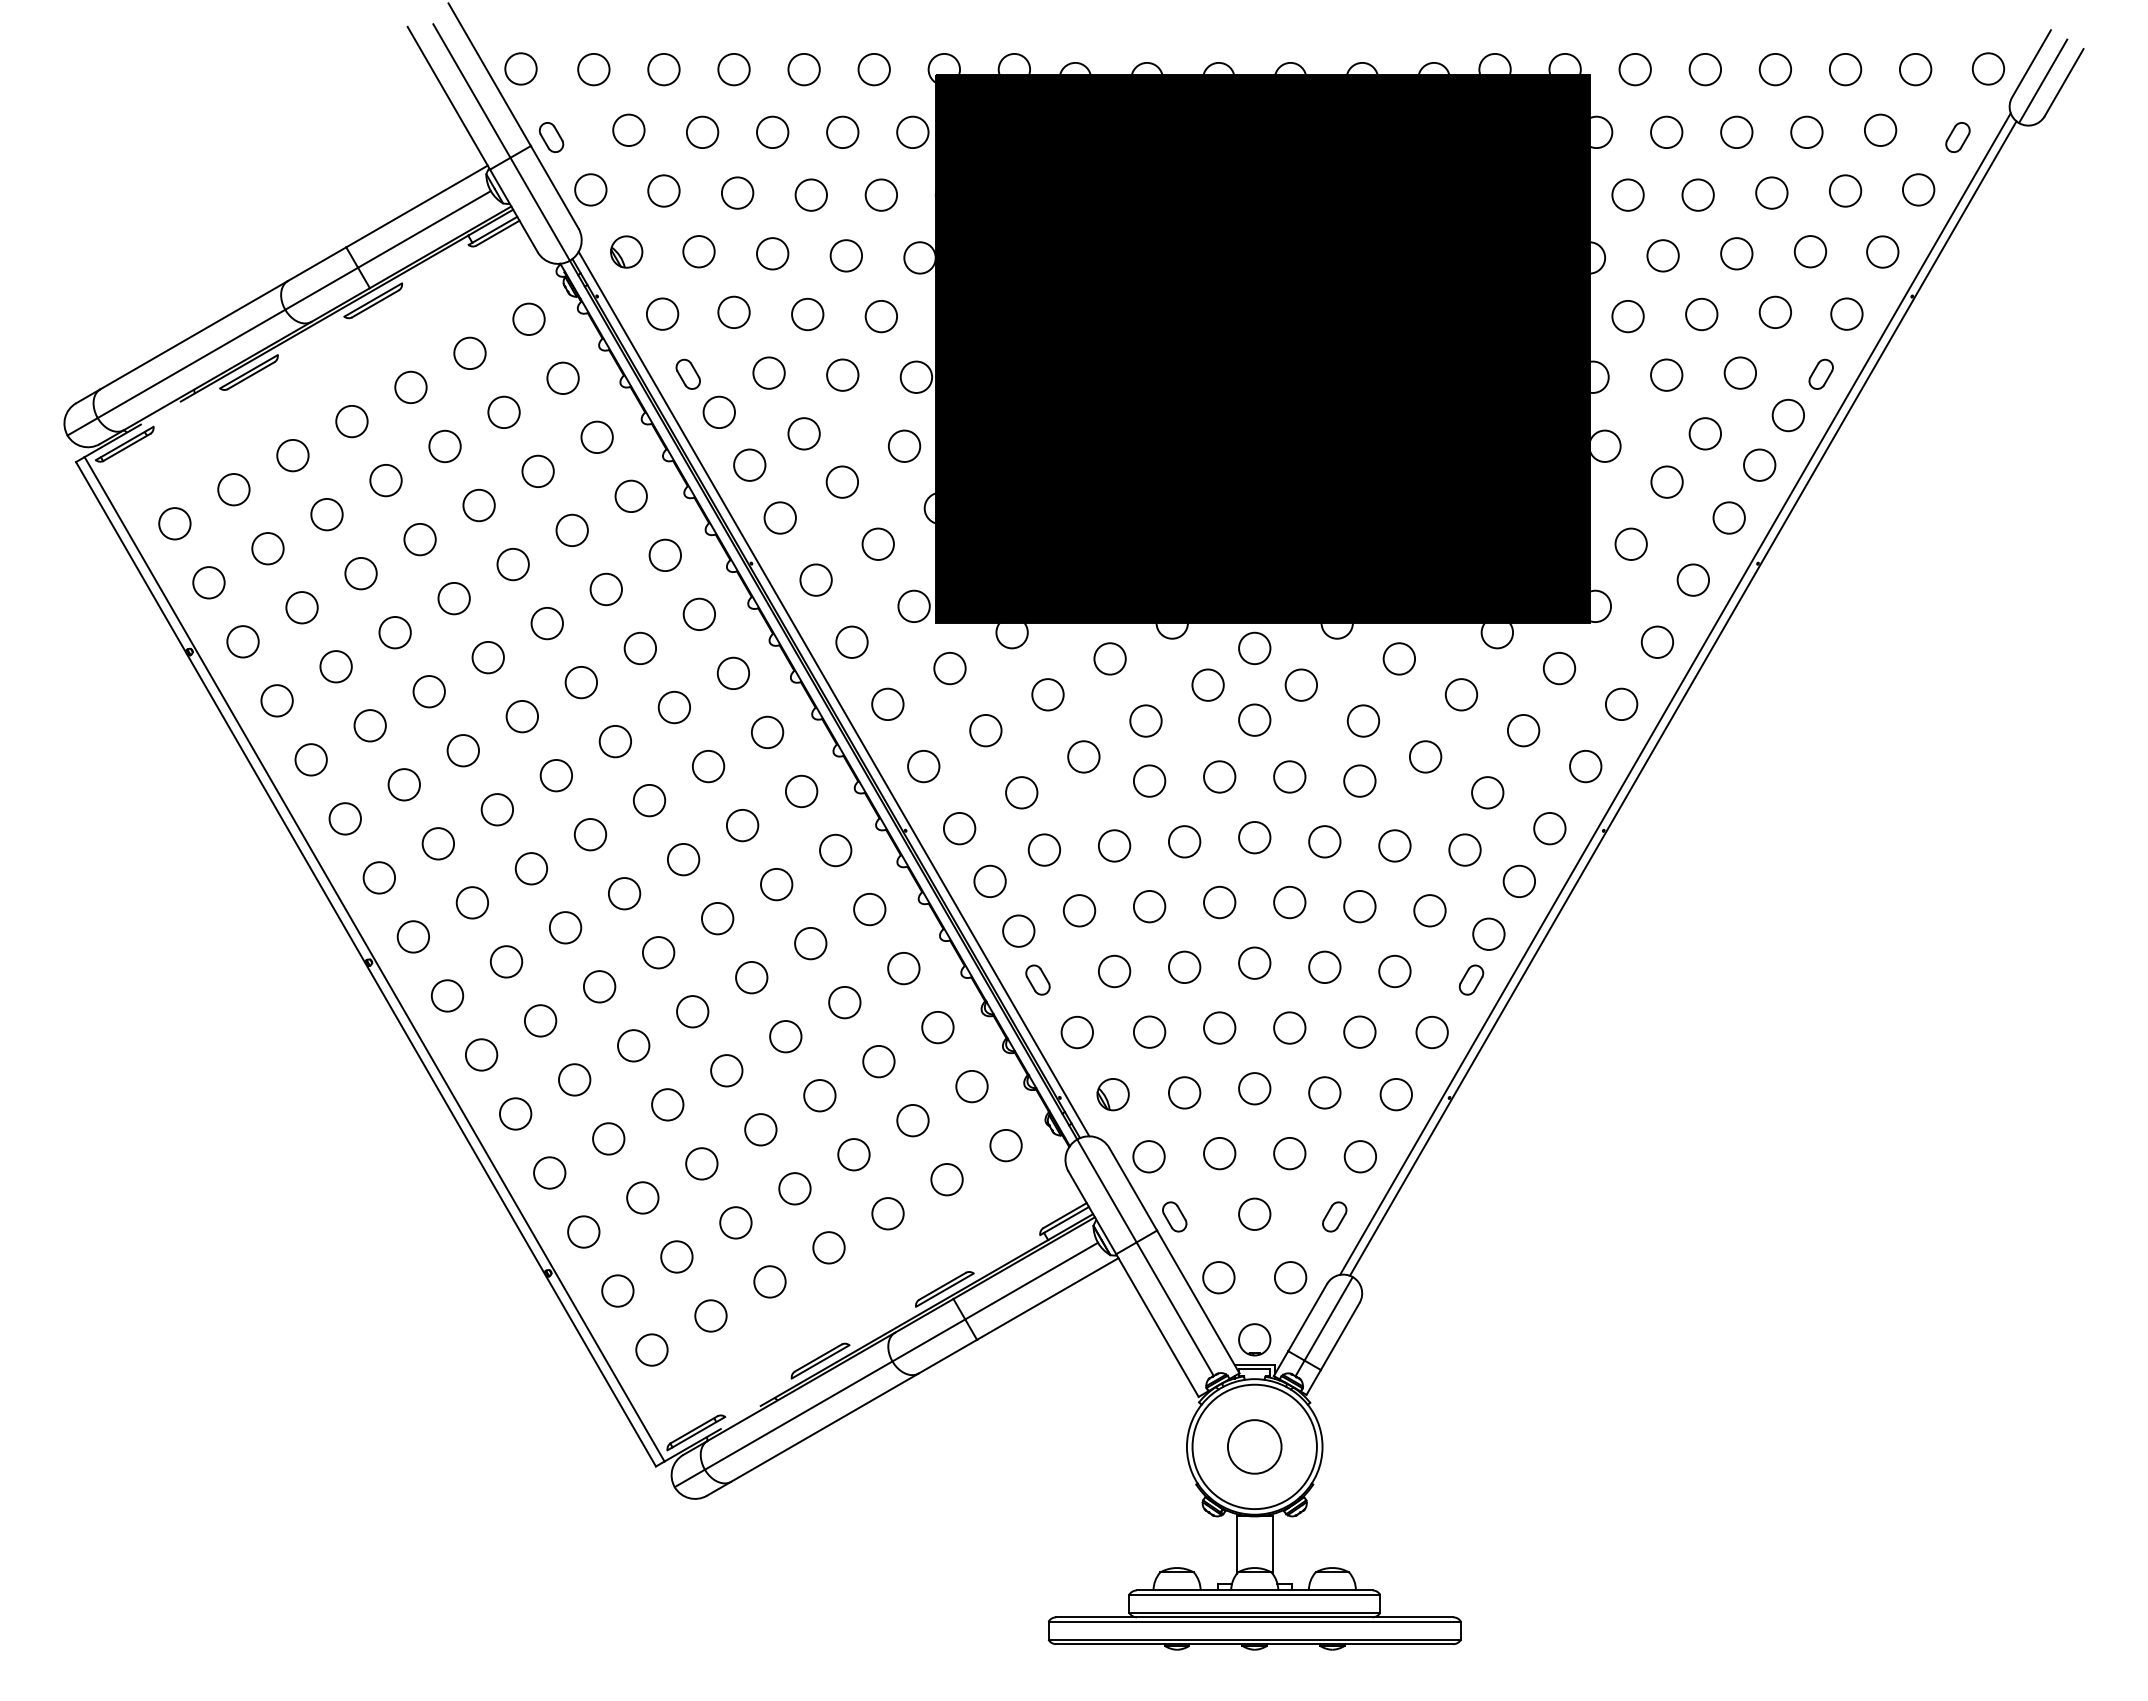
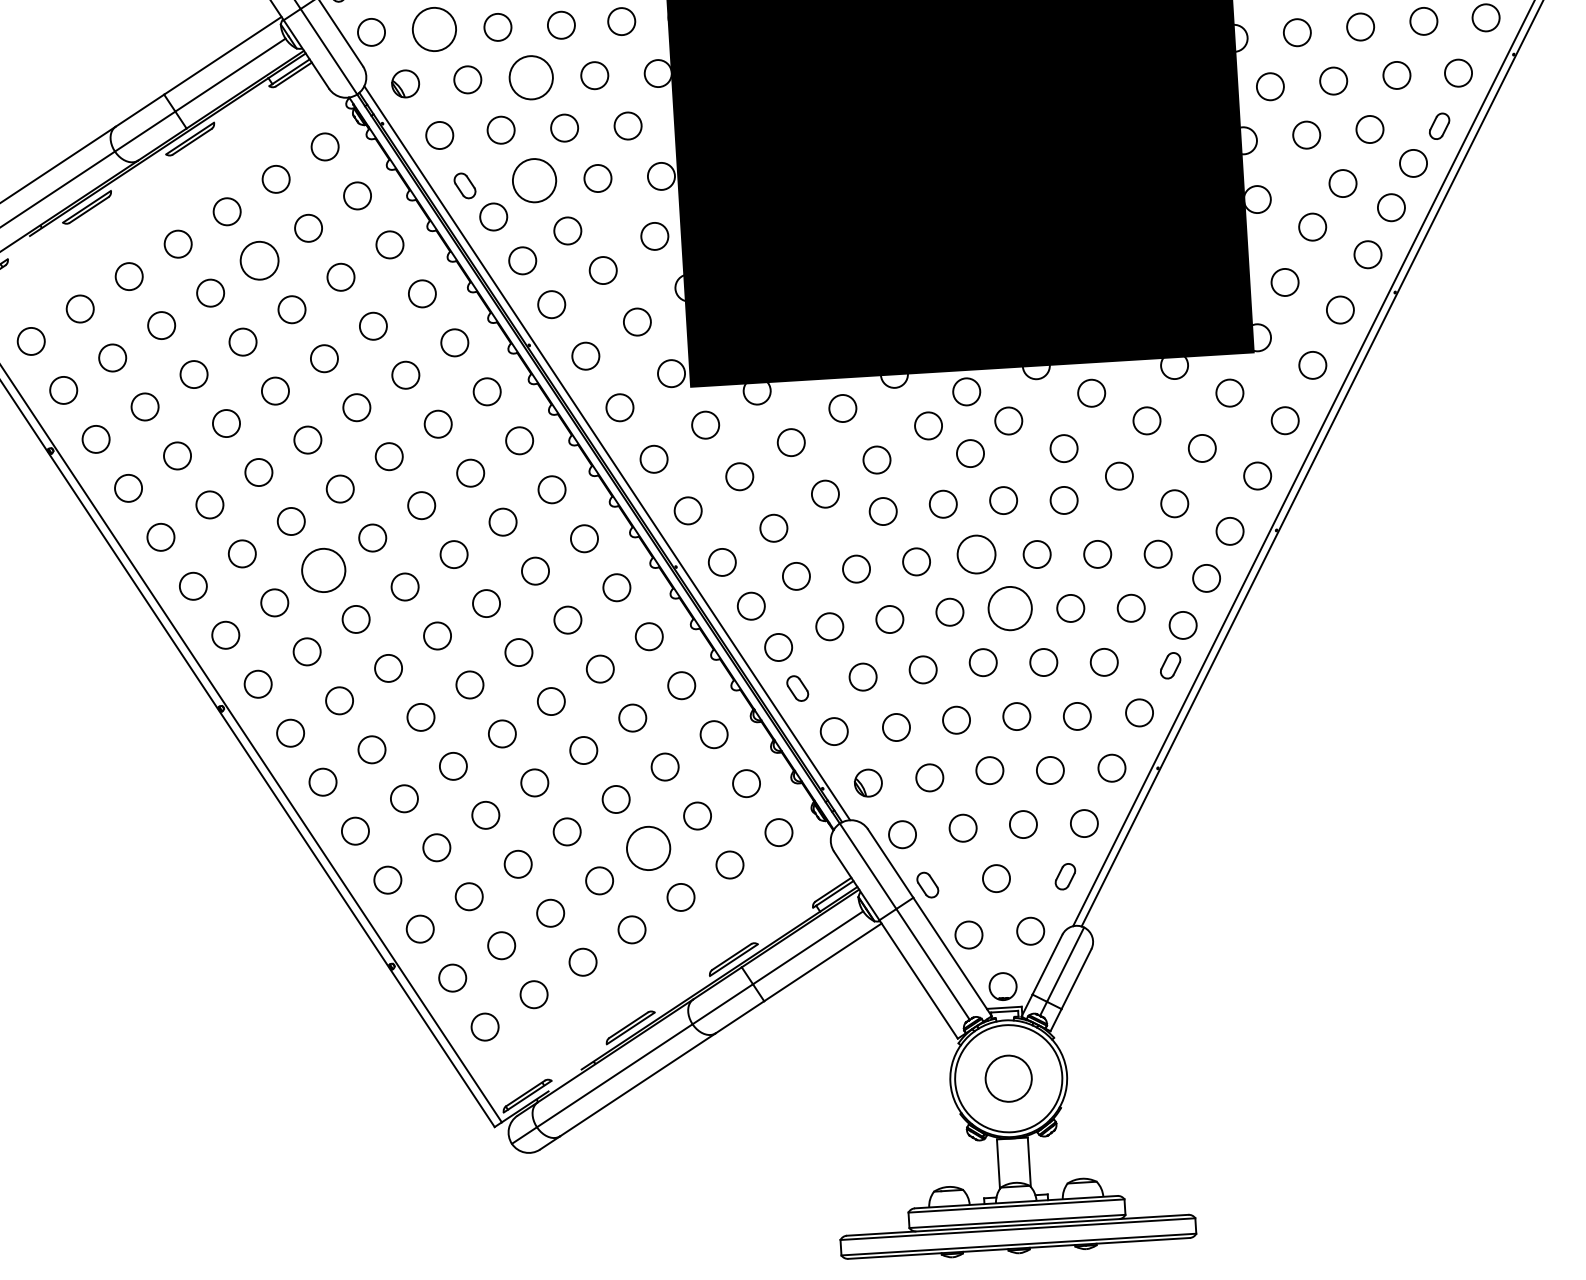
circle: (663, 190) -> (434, 29), size x1.6
circle: (772, 253) -> (531, 77), size x1.6
circle: (768, 372) -> (533, 180), size x1.6
circle: (444, 446) -> (259, 260), size x1.4
circle: (497, 809) -> (323, 570), size x1.6
circle: (1254, 837) -> (976, 554), size x1.4
circle: (1289, 902) -> (1009, 608), size x1.6
circle: (853, 1154) -> (648, 848), size x1.6

